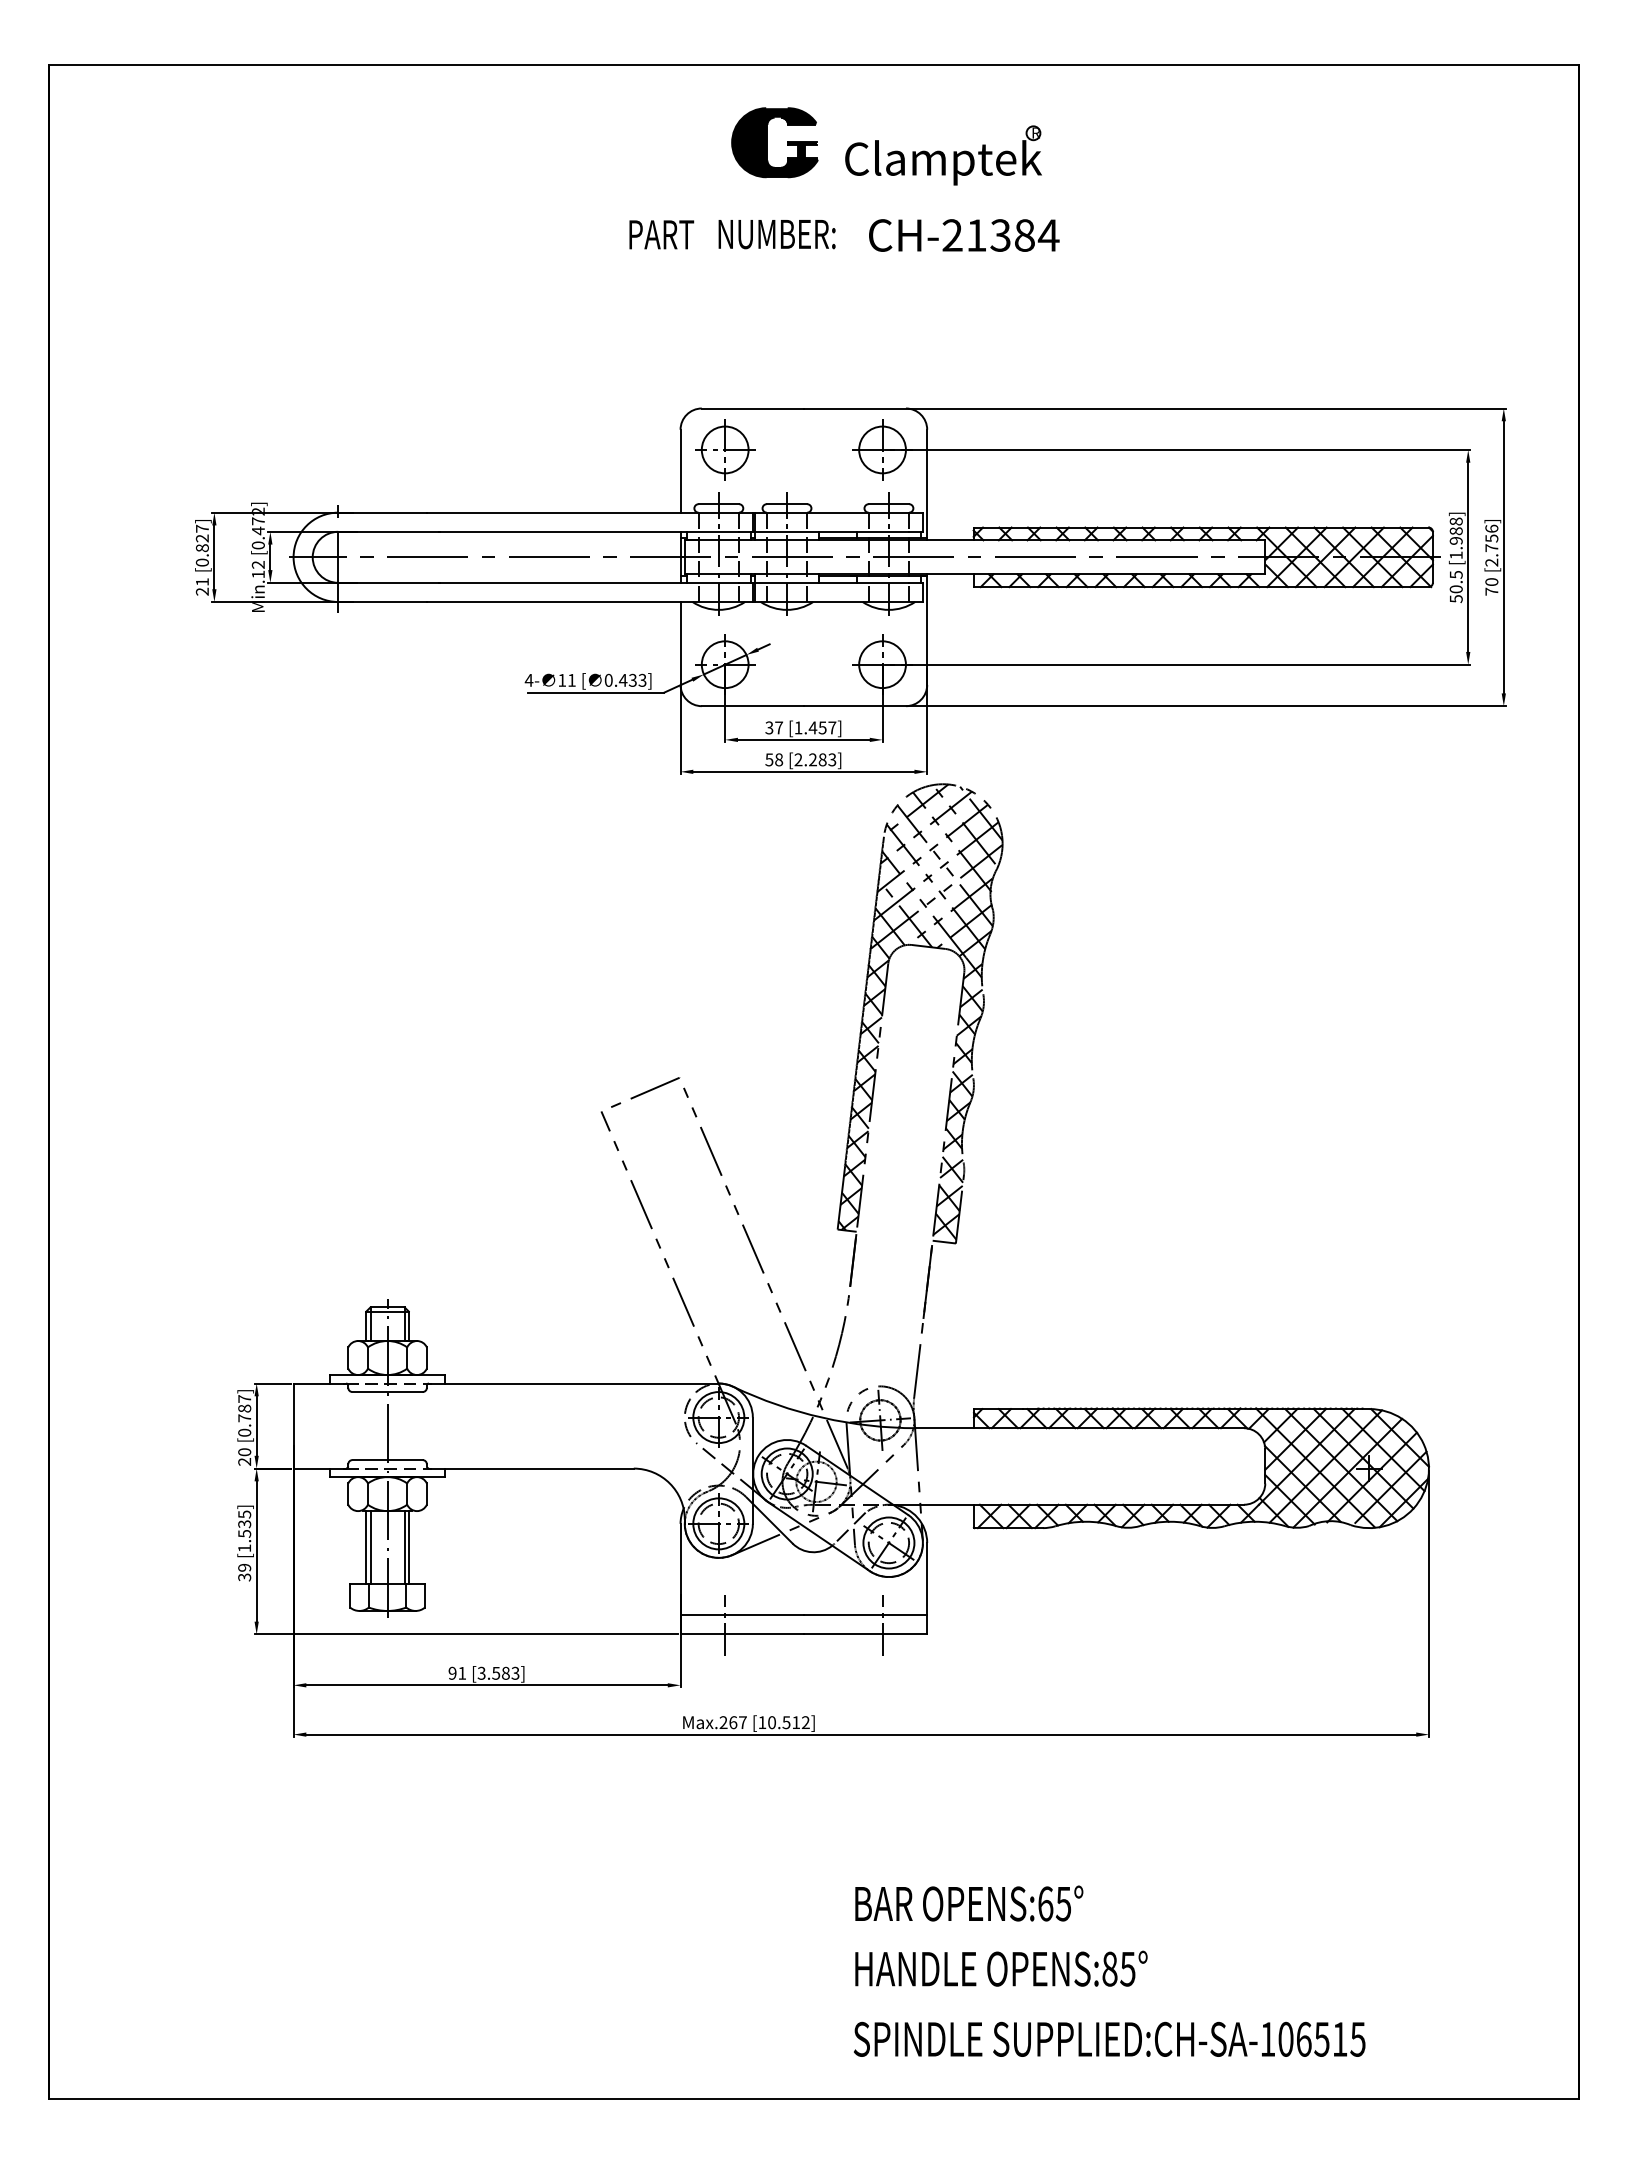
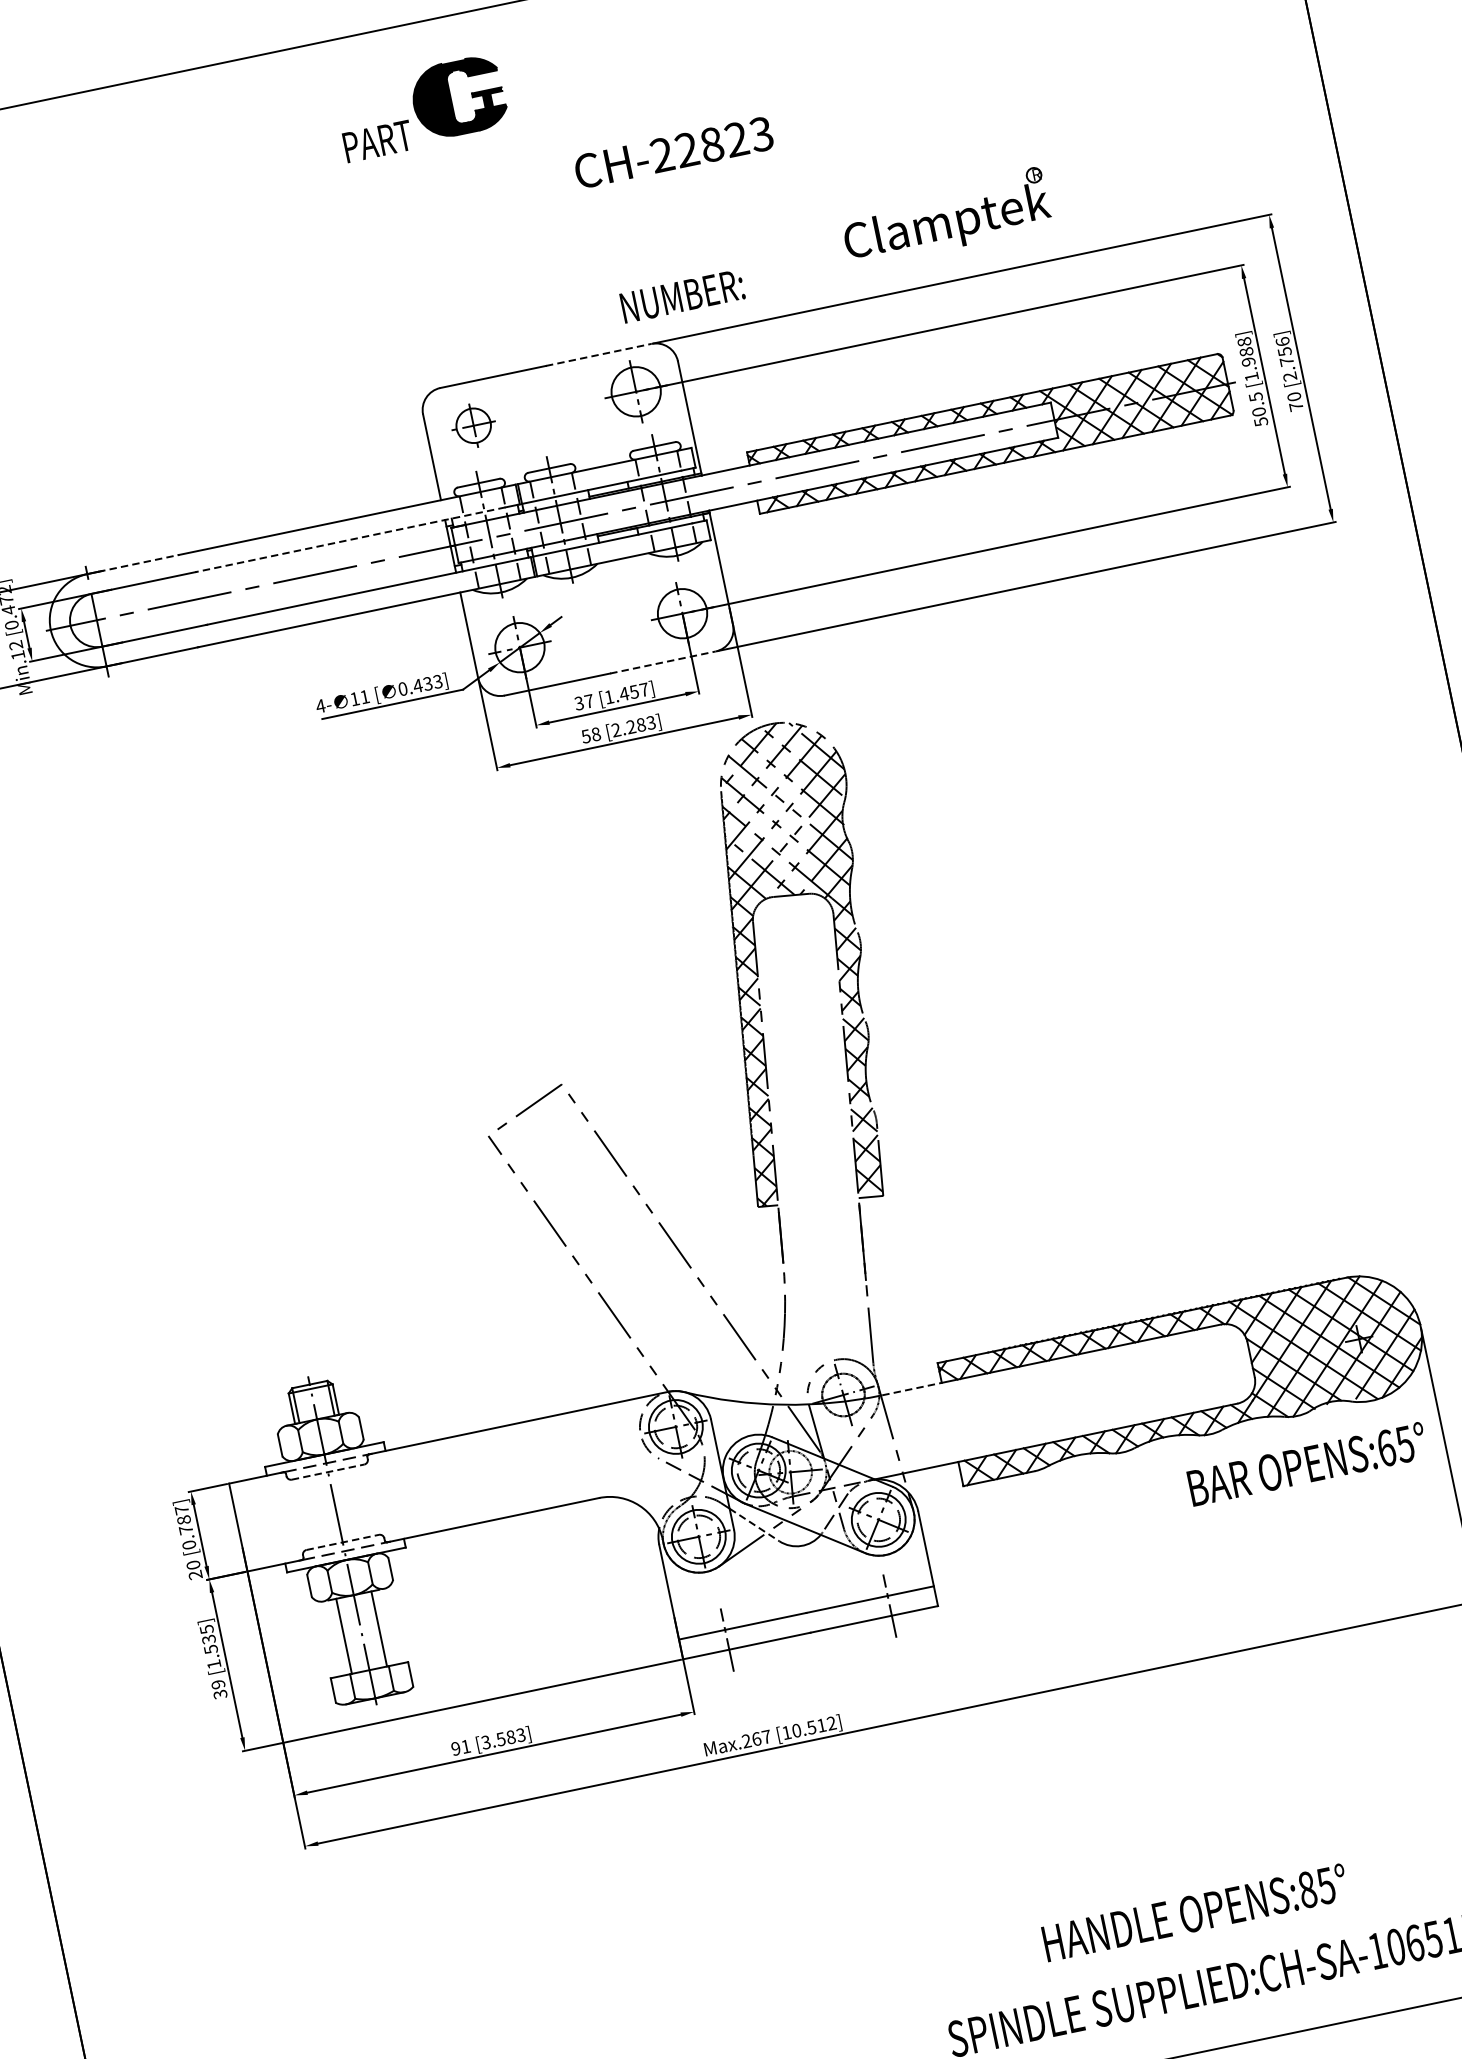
part: (943, 155) -> (945, 217), moved
text: (661, 234) -> (377, 141), moved
text: (776, 234) -> (682, 296), moved
text: (1012, 235) -> (724, 142), CH-21384 -> CH-22823
line: (855, 408) -> (599, 354), solid -> dashed
part: (725, 449) -> (473, 425), size x0.7
line: (388, 512) -> (139, 563), solid -> dashed
line: (588, 531) -> (349, 539), solid -> dashed
line: (855, 706) -> (663, 662), solid -> dashed
line: (388, 1392) -> (329, 1472), solid -> dashed
line: (945, 1428) -> (912, 1389), solid -> dashed
line: (388, 1460) -> (343, 1542), solid -> dashed
line: (773, 1524) -> (755, 1525), solid -> dashed
line: (366, 1547) -> (339, 1637), removed
line: (408, 1547) -> (383, 1628), removed
text: (969, 1903) -> (1307, 1464), moved
text: (1001, 1968) -> (1195, 1912), moved

